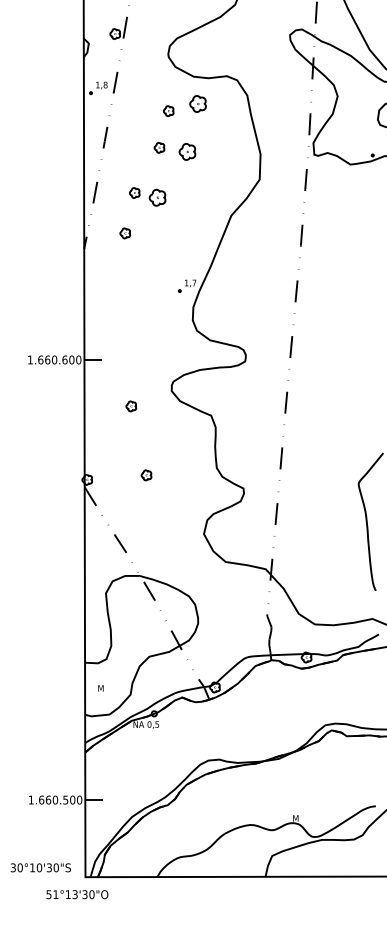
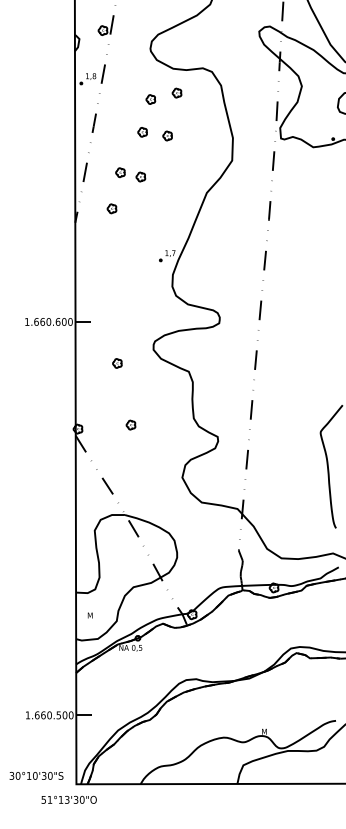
part: (197, 103) -> (176, 92), size x0.62
part: (187, 151) -> (167, 135), size x0.62
part: (157, 197) -> (140, 176), size x0.62

